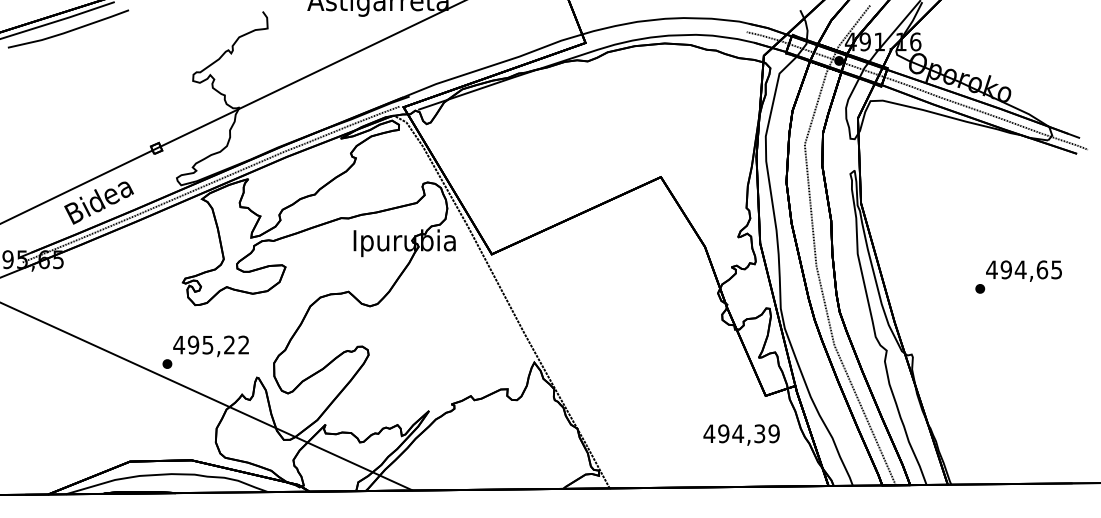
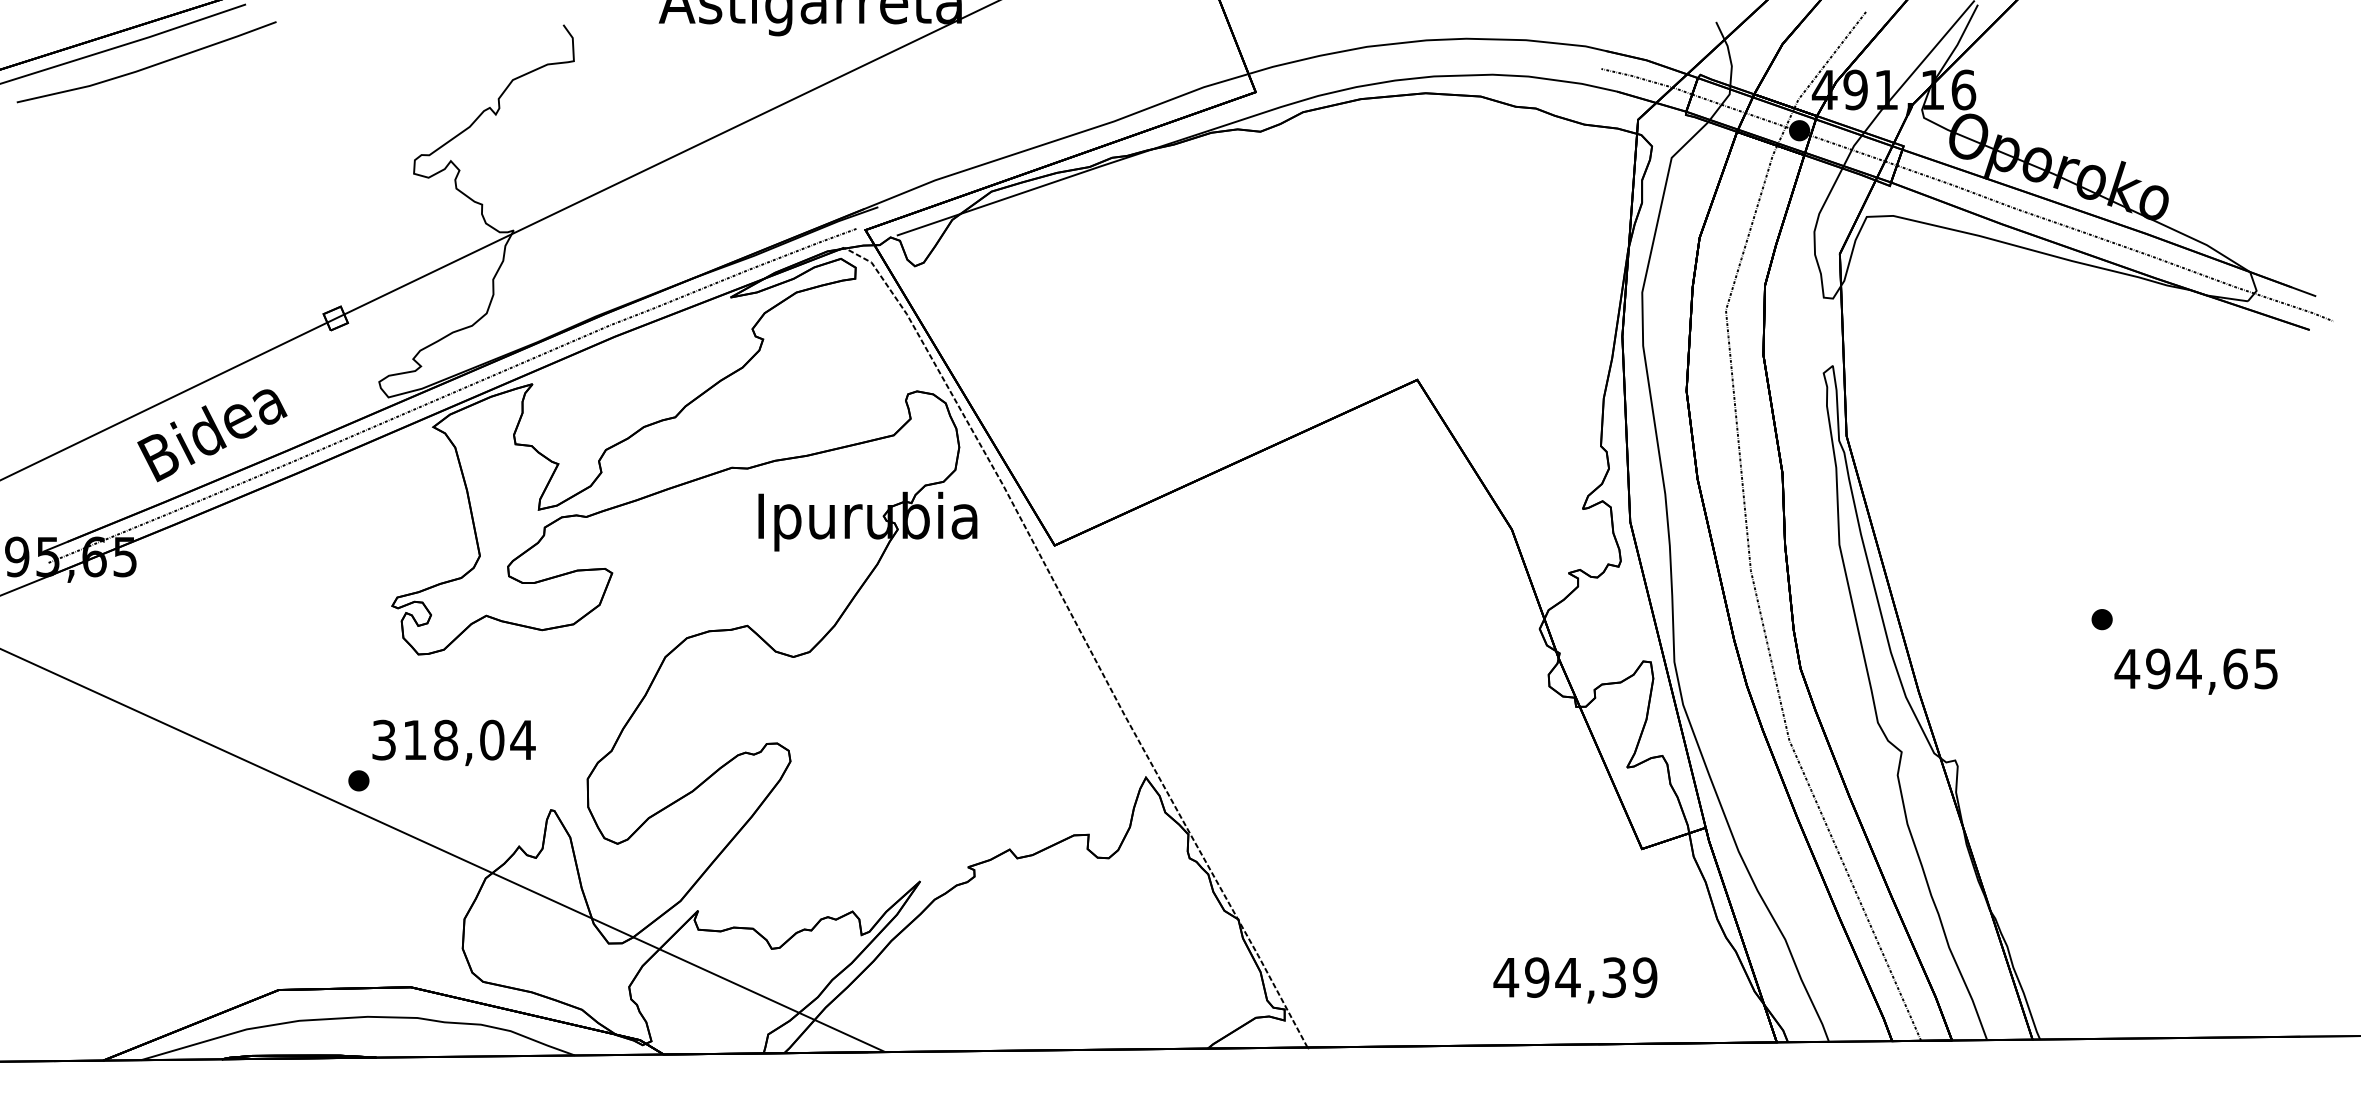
text: (1023, 270) -> (2194, 670), moved
text: (211, 344) -> (453, 738), 495,22 -> 318,04
text: (741, 434) -> (1575, 979), moved

